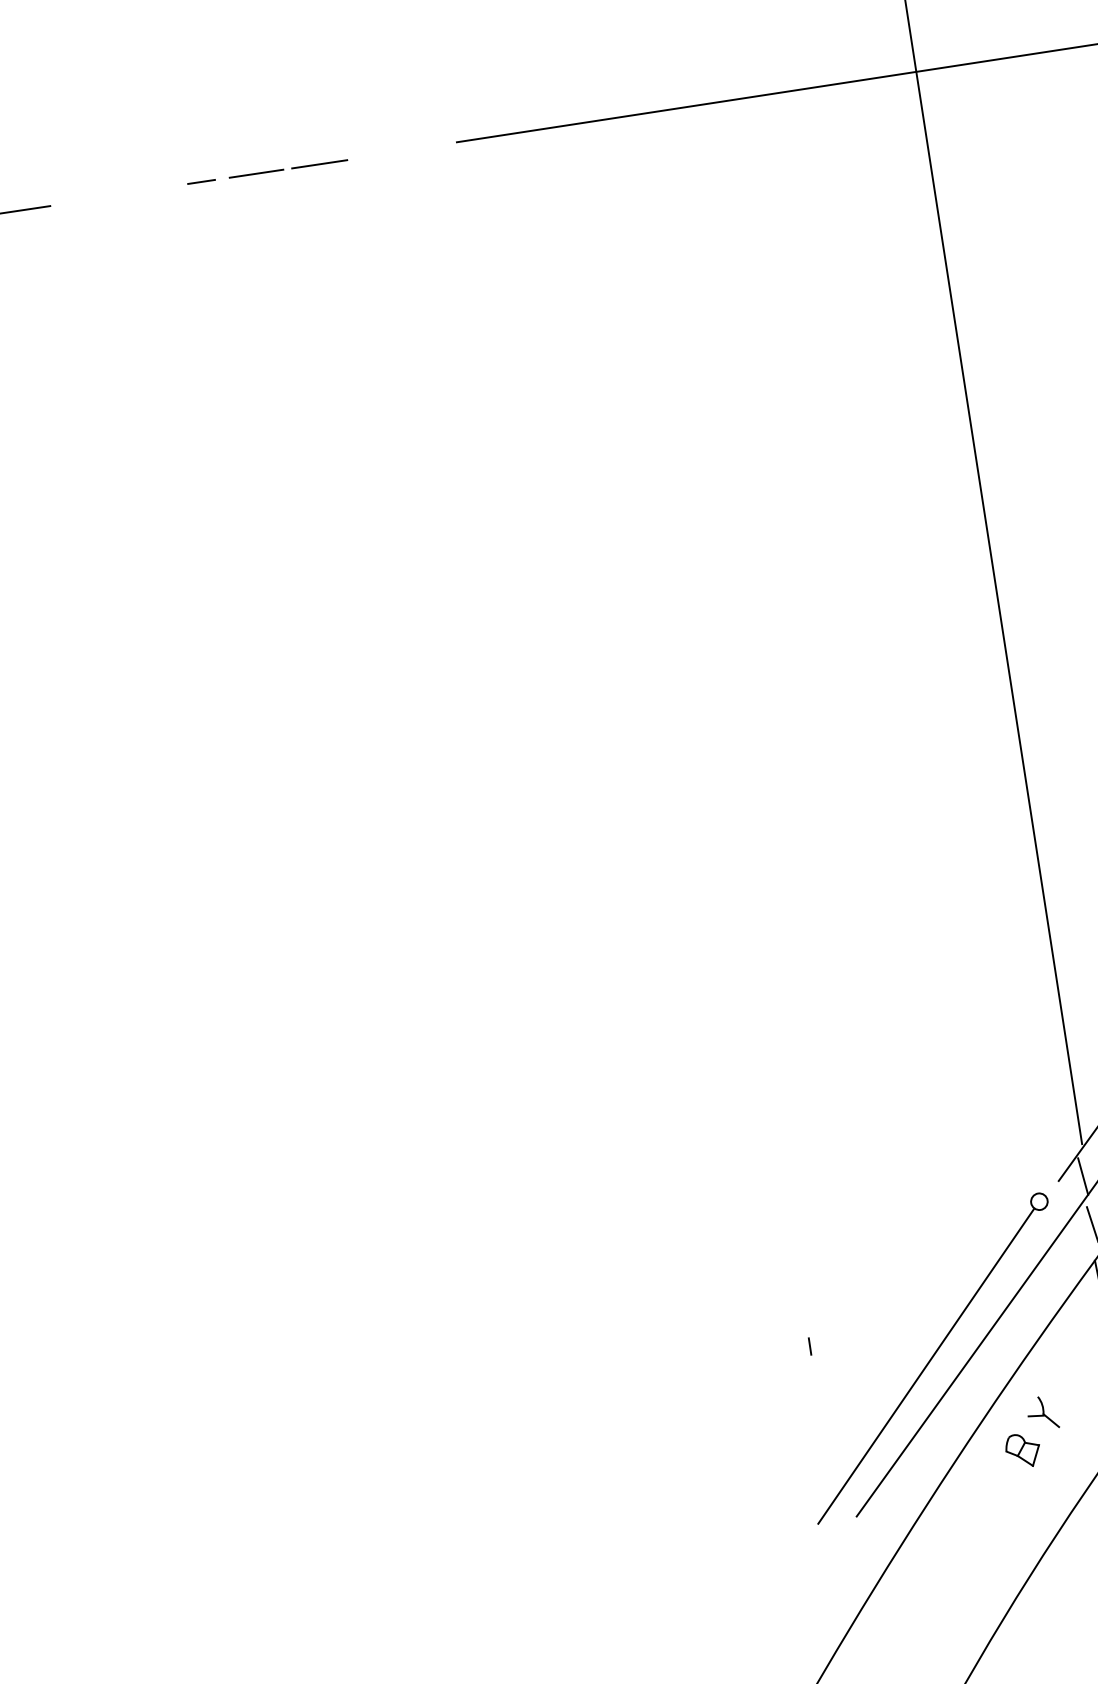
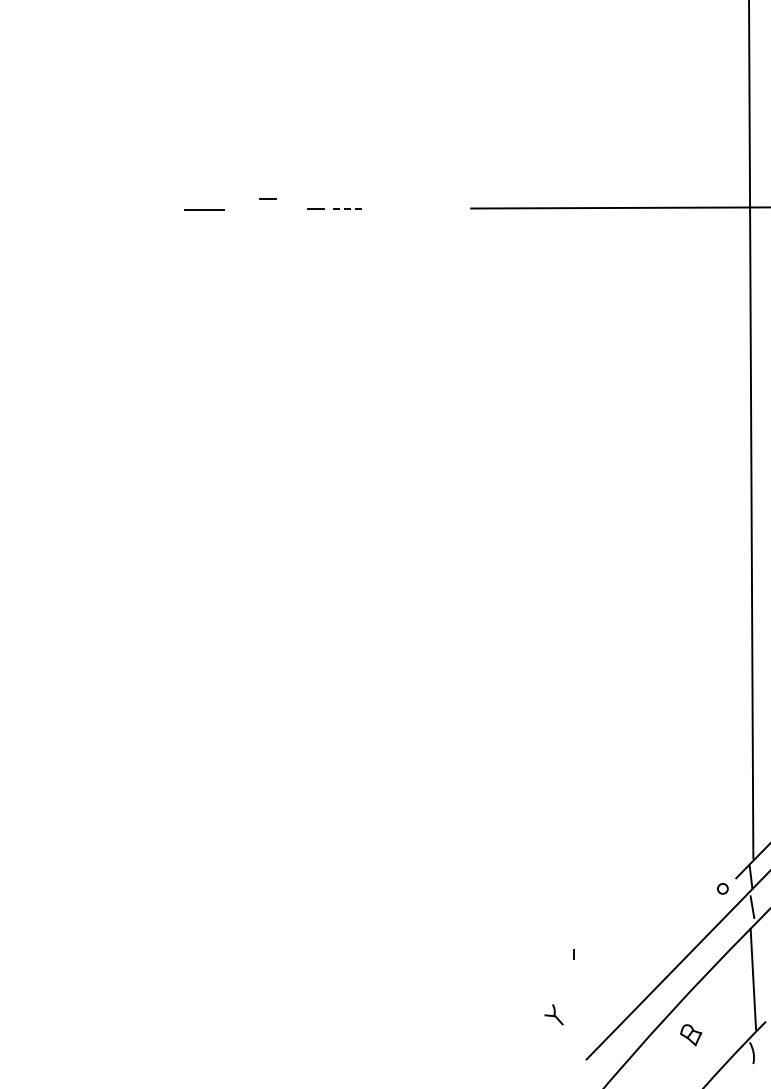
line: (319, 164) -> (387, 209), removed
line: (256, 173) -> (349, 209), solid -> dashed
line: (118, 175) -> (267, 198), added
line: (926, 1366) -> (641, 976), removed
part: (1041, 1413) -> (553, 1014), moved

